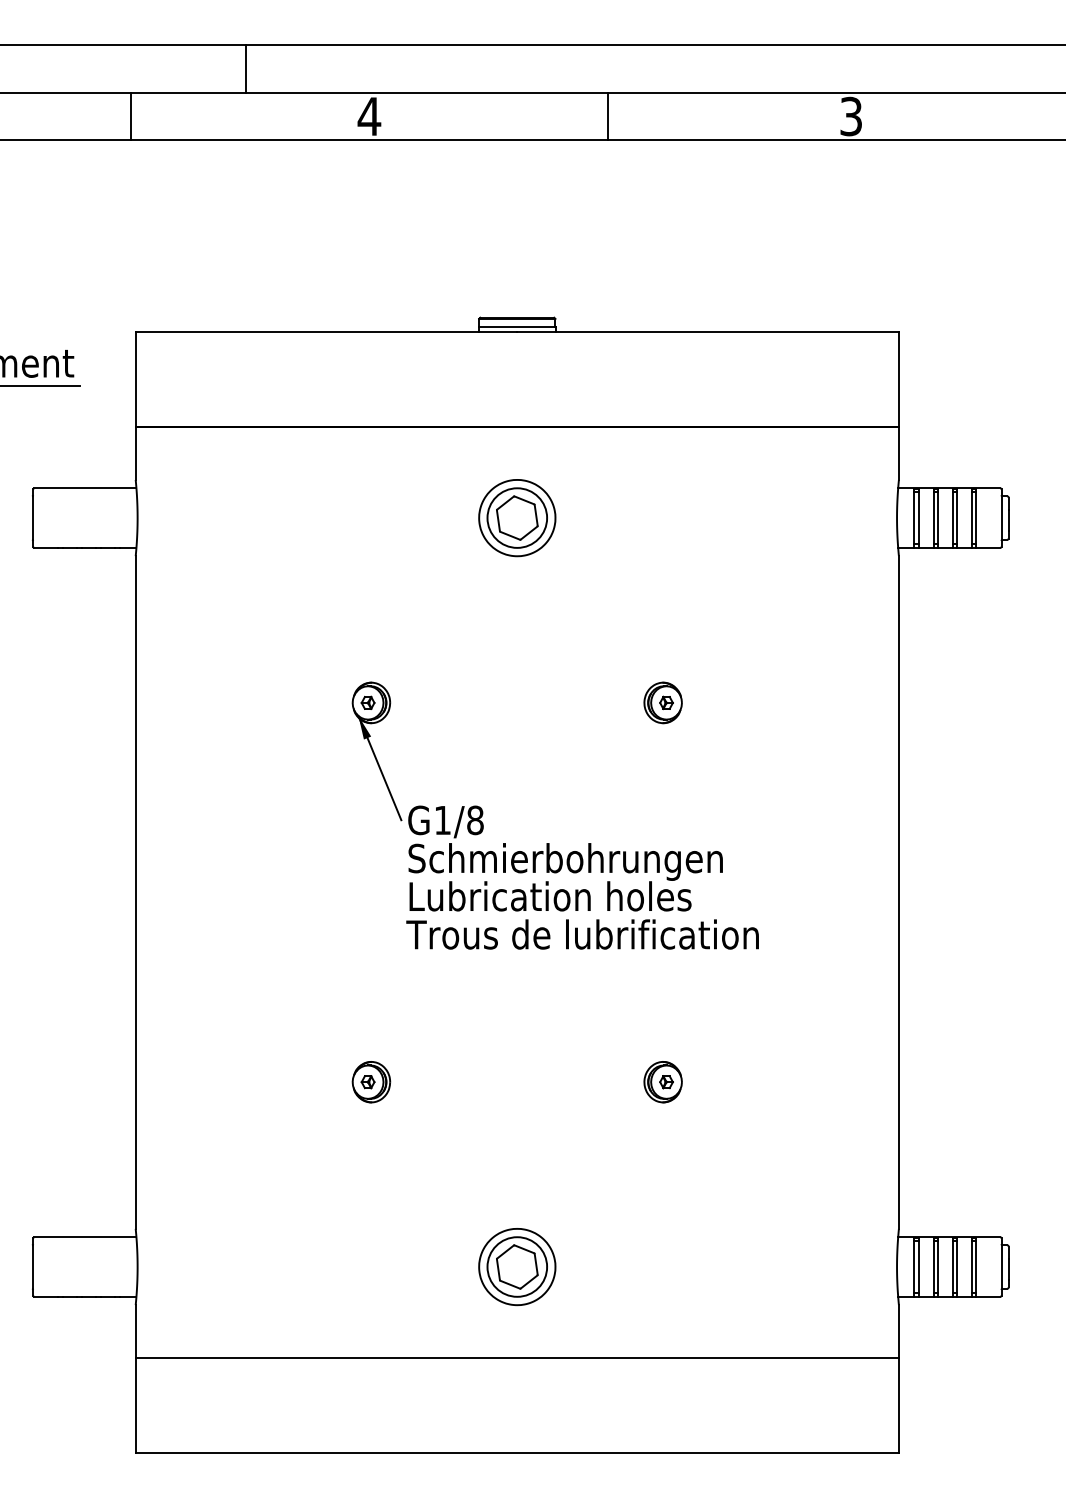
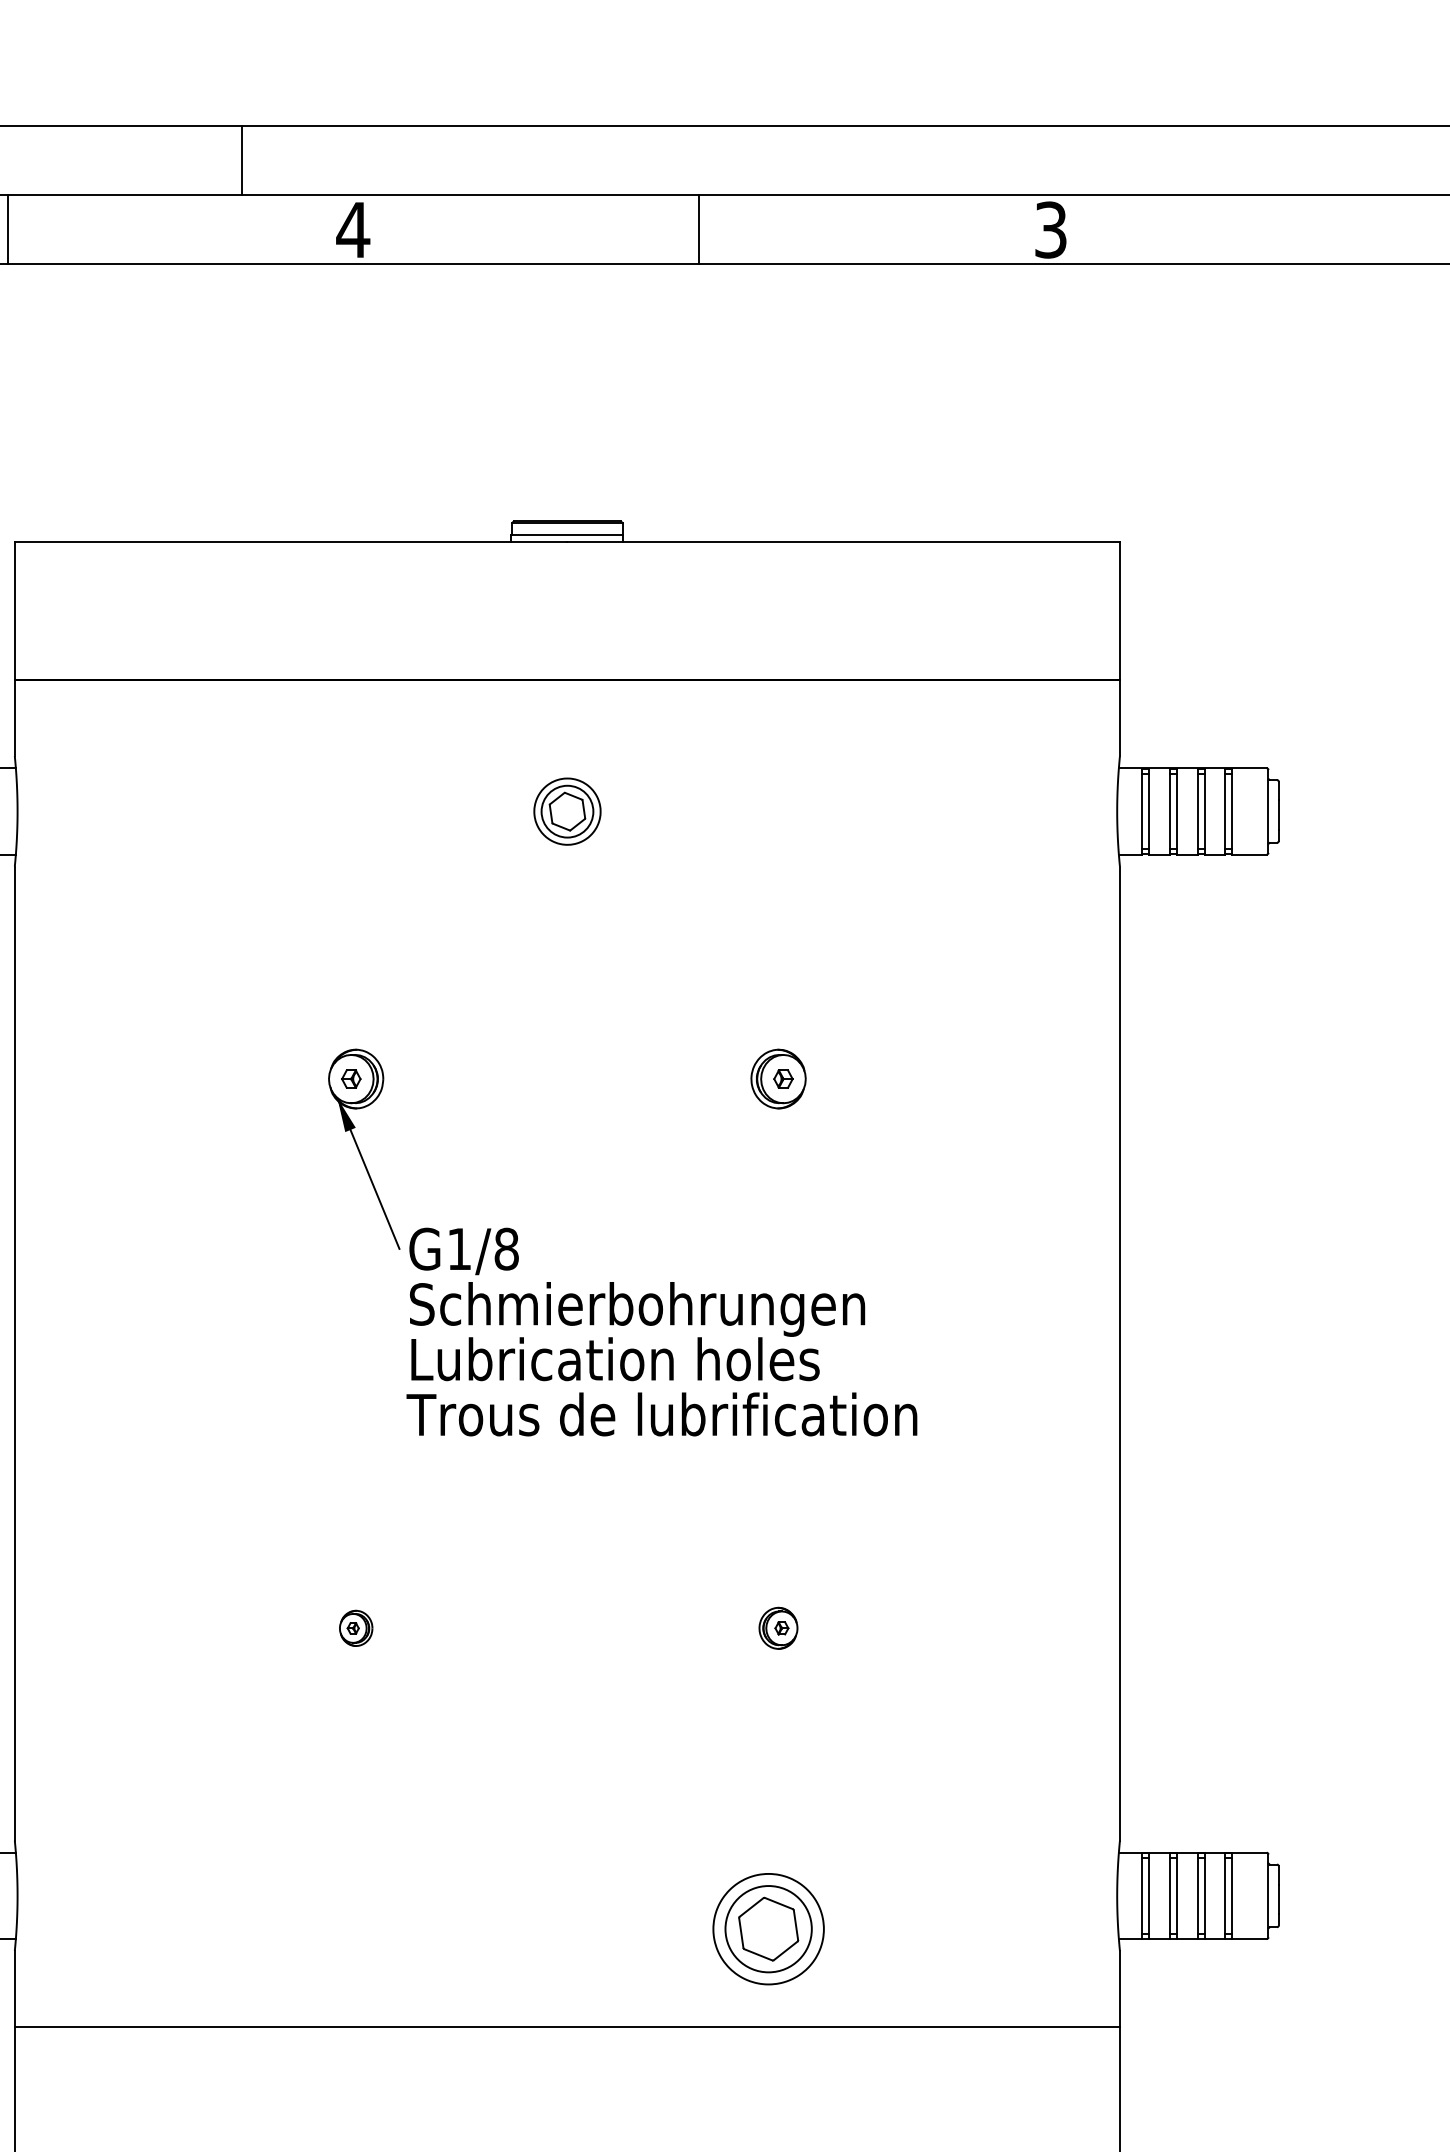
line: (245, 68) -> (241, 160), moved
part: (517, 518) -> (567, 812), size x0.6
part: (371, 1082) -> (356, 1628), size x0.6
part: (662, 1082) -> (777, 1628), size x0.7
part: (517, 1267) -> (768, 1929), moved

